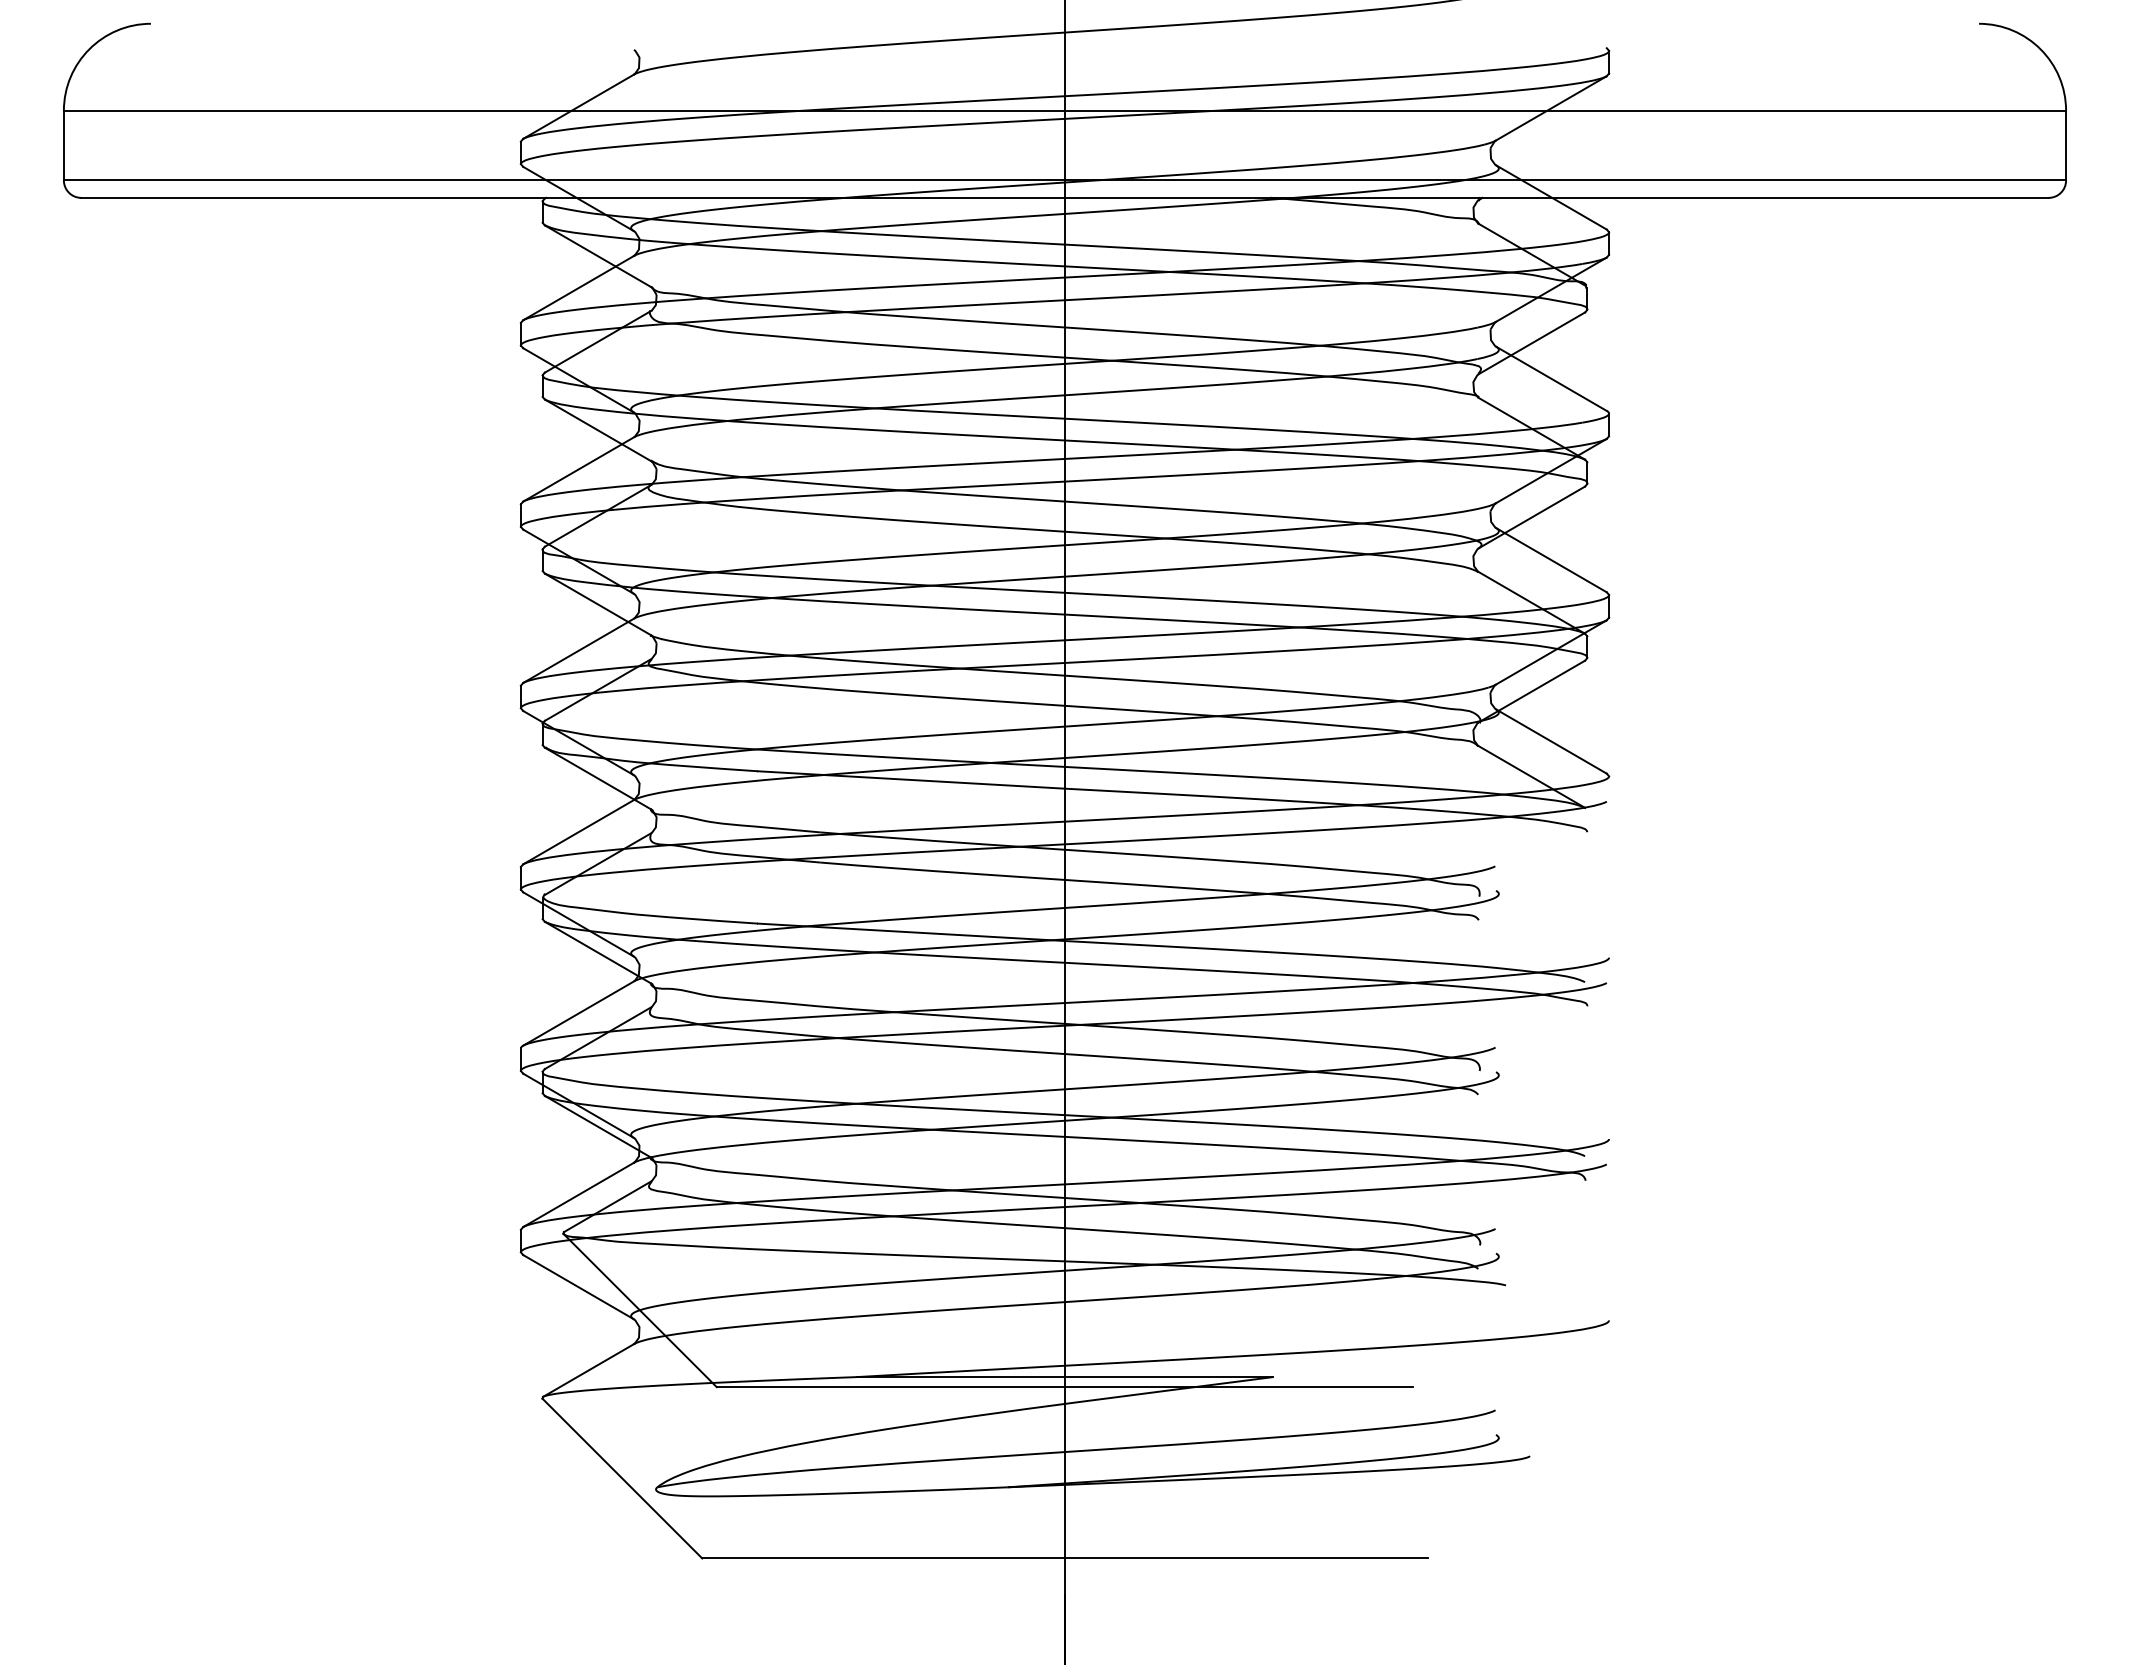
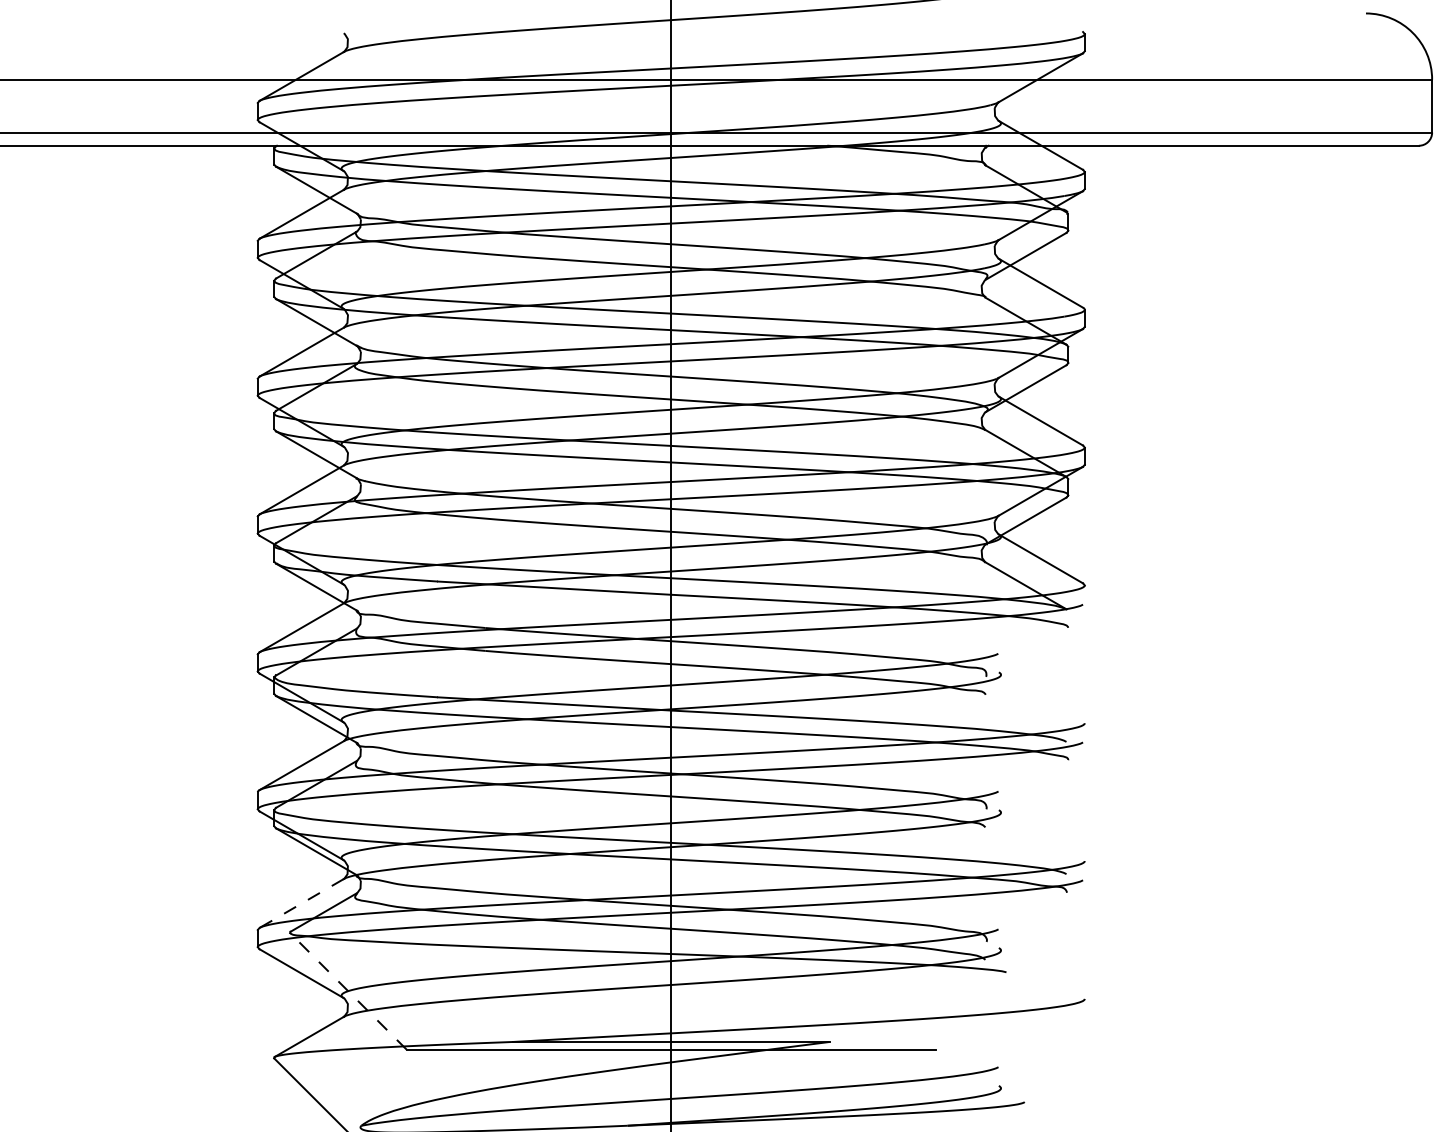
line: (578, 1195) -> (301, 903), solid -> dashed
line: (639, 1310) -> (347, 991), solid -> dashed

